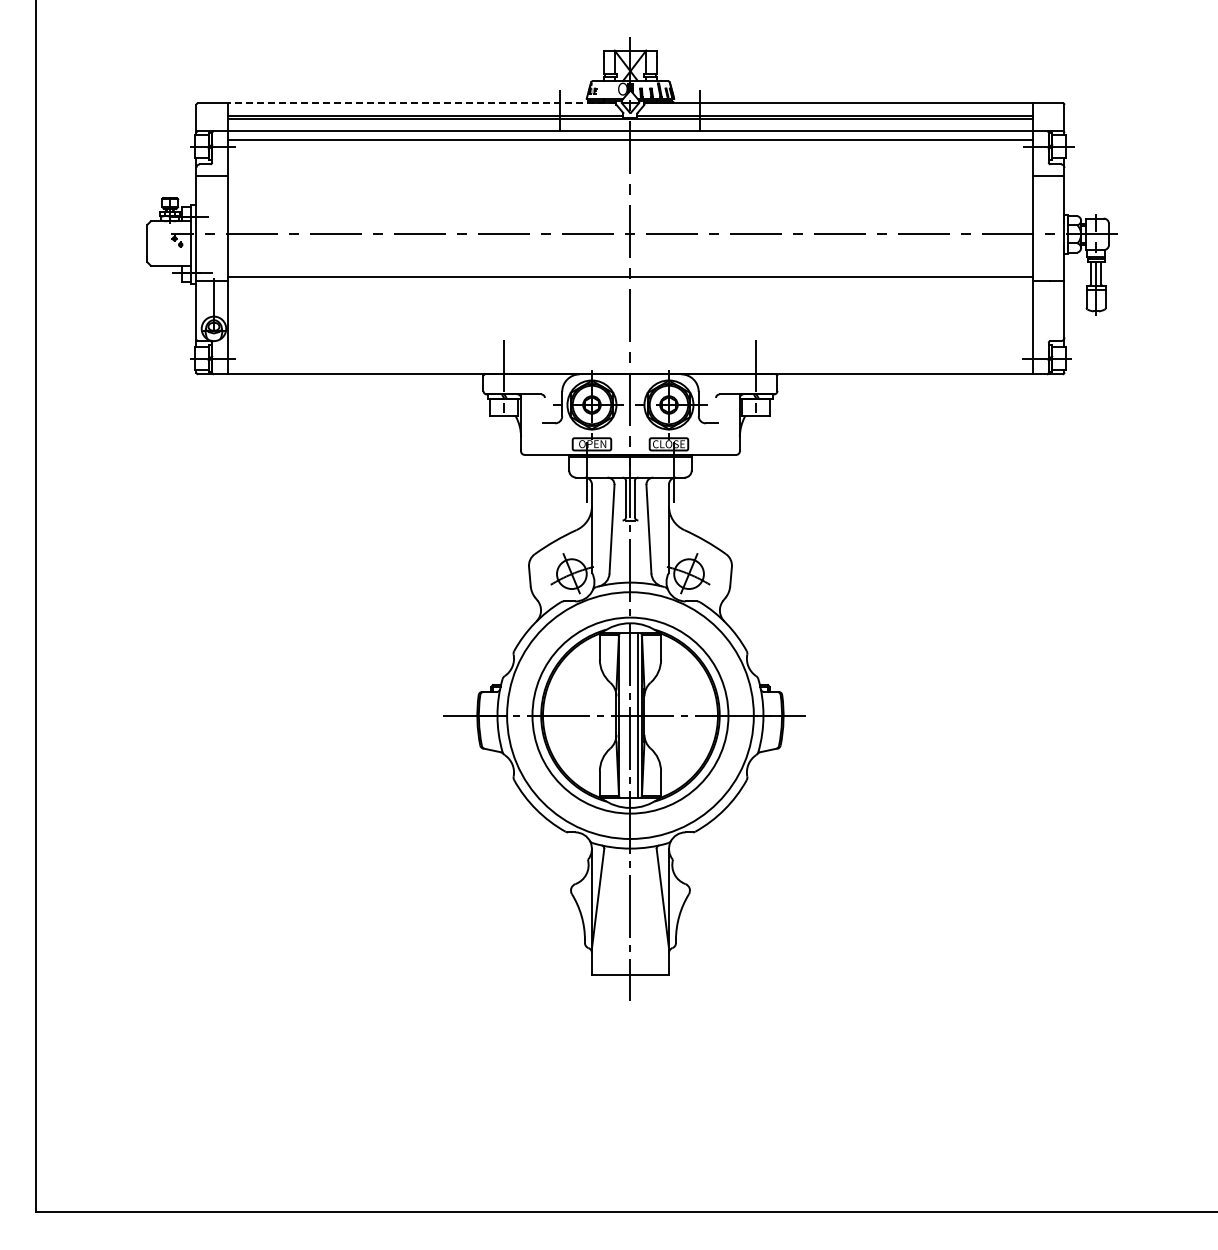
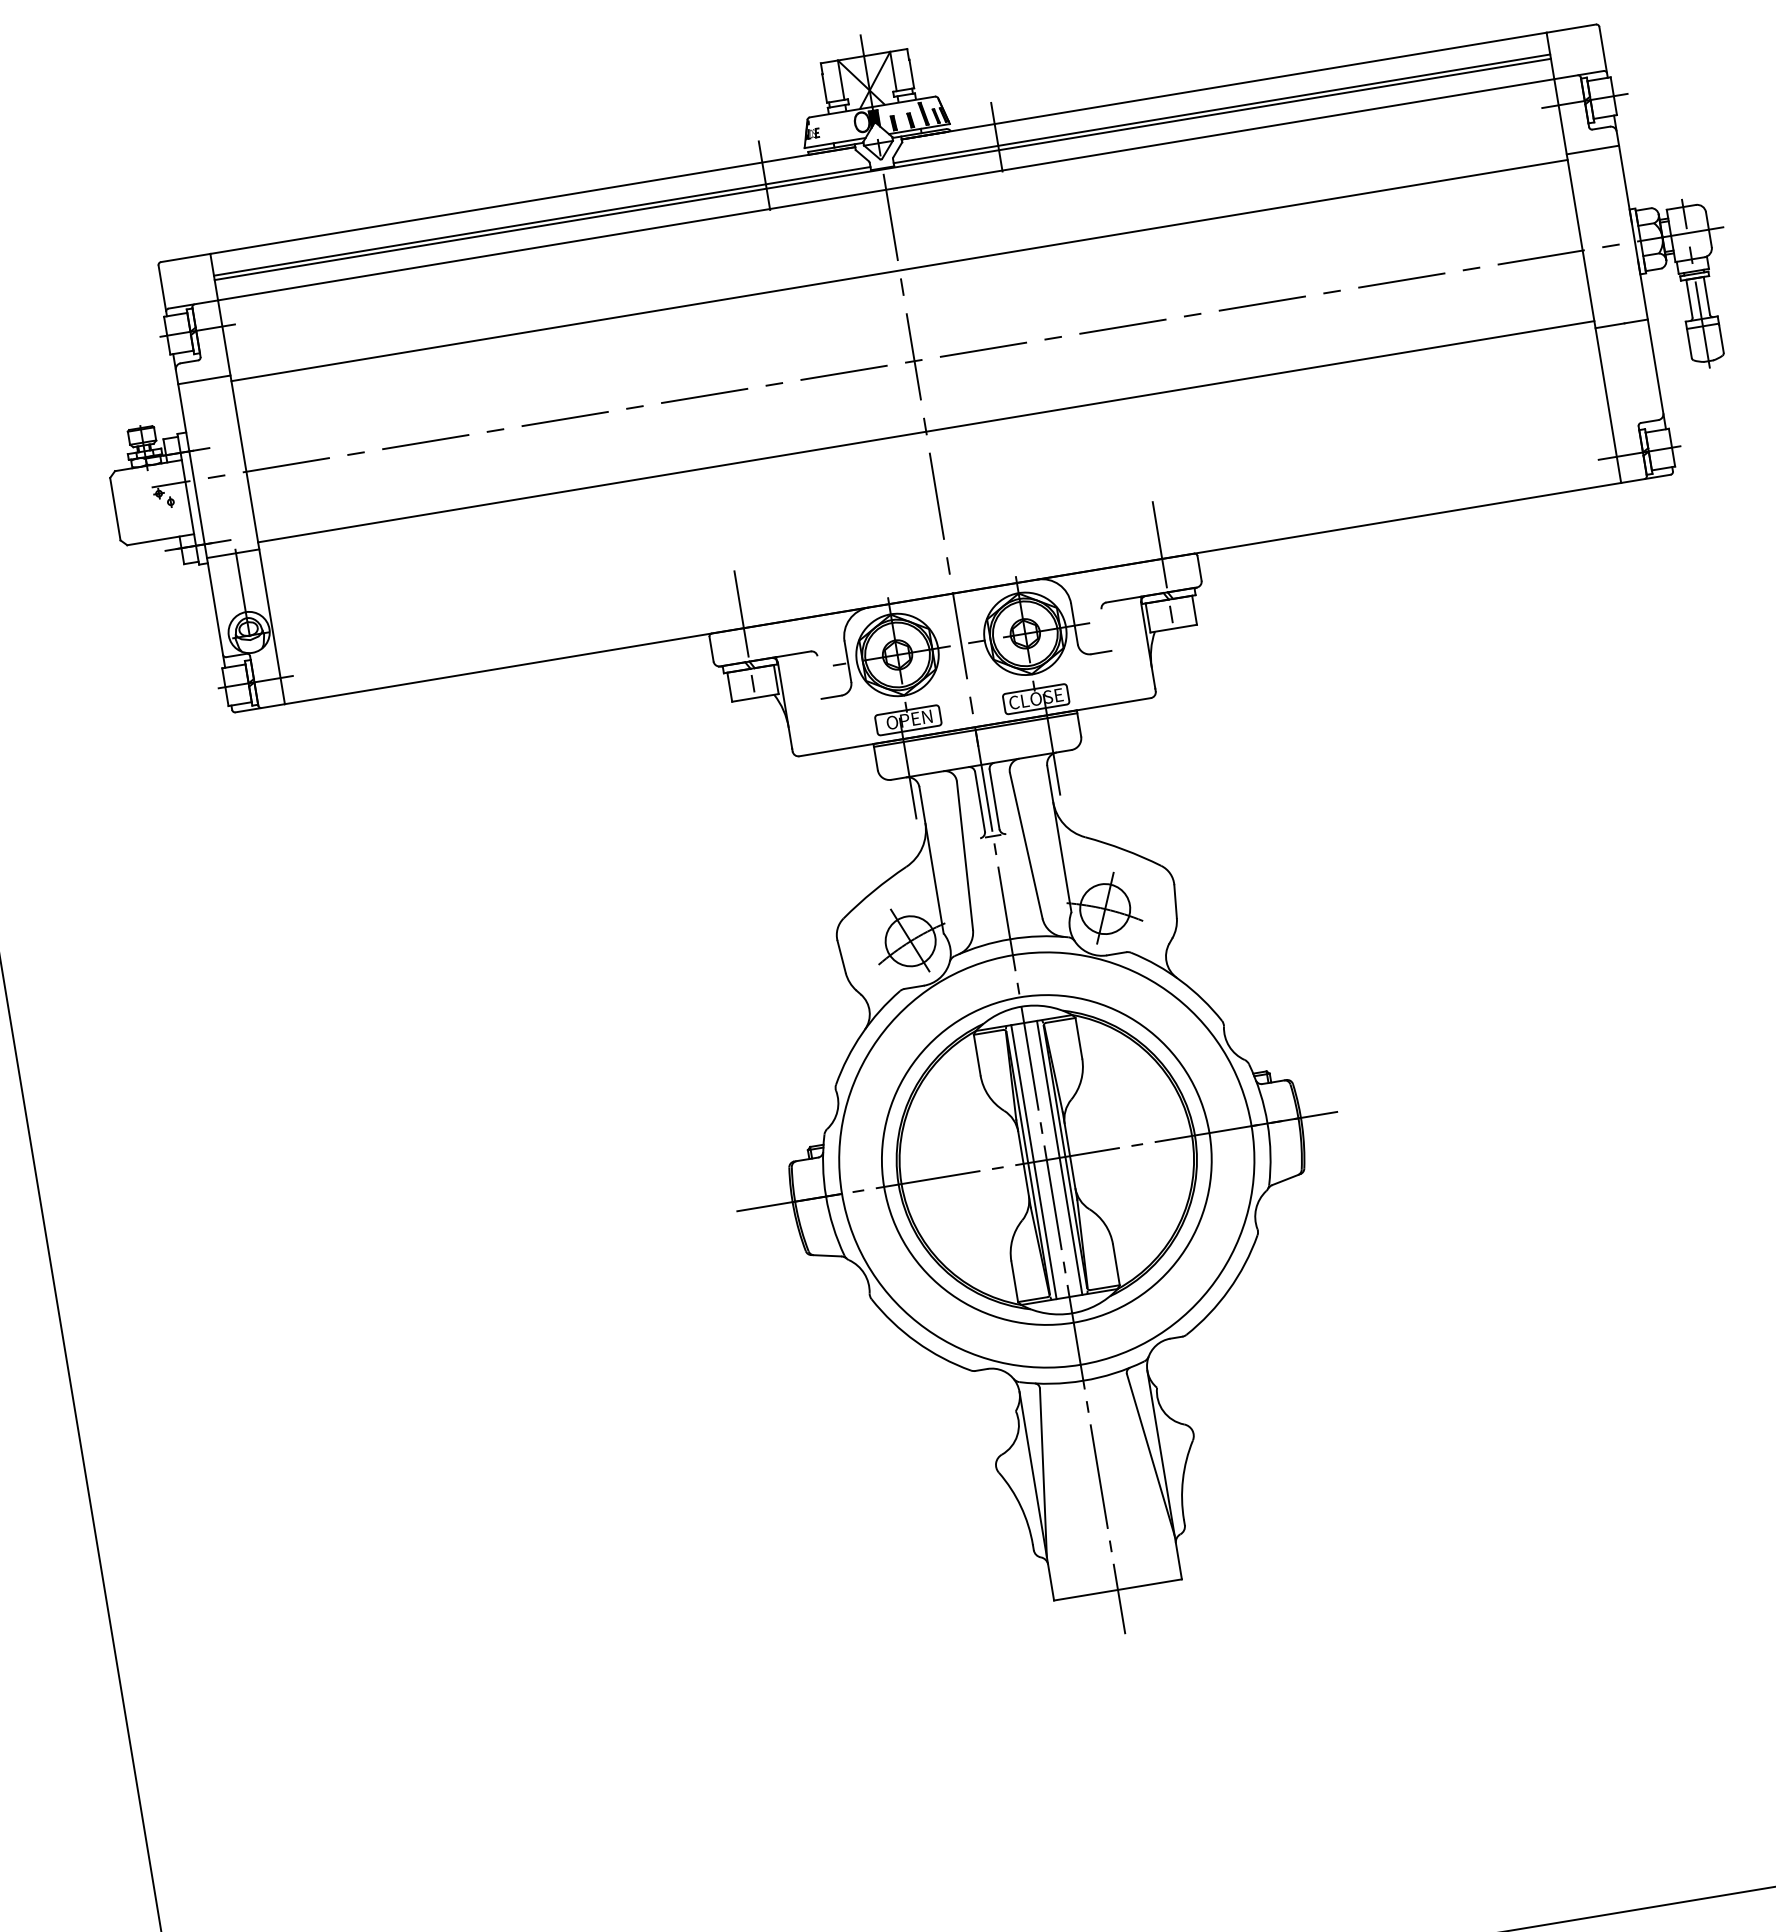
line: (421, 103) -> (531, 201), dashed -> solid
line: (629, 139) -> (897, 270), moved
line: (622, 715) -> (1033, 1162), added

